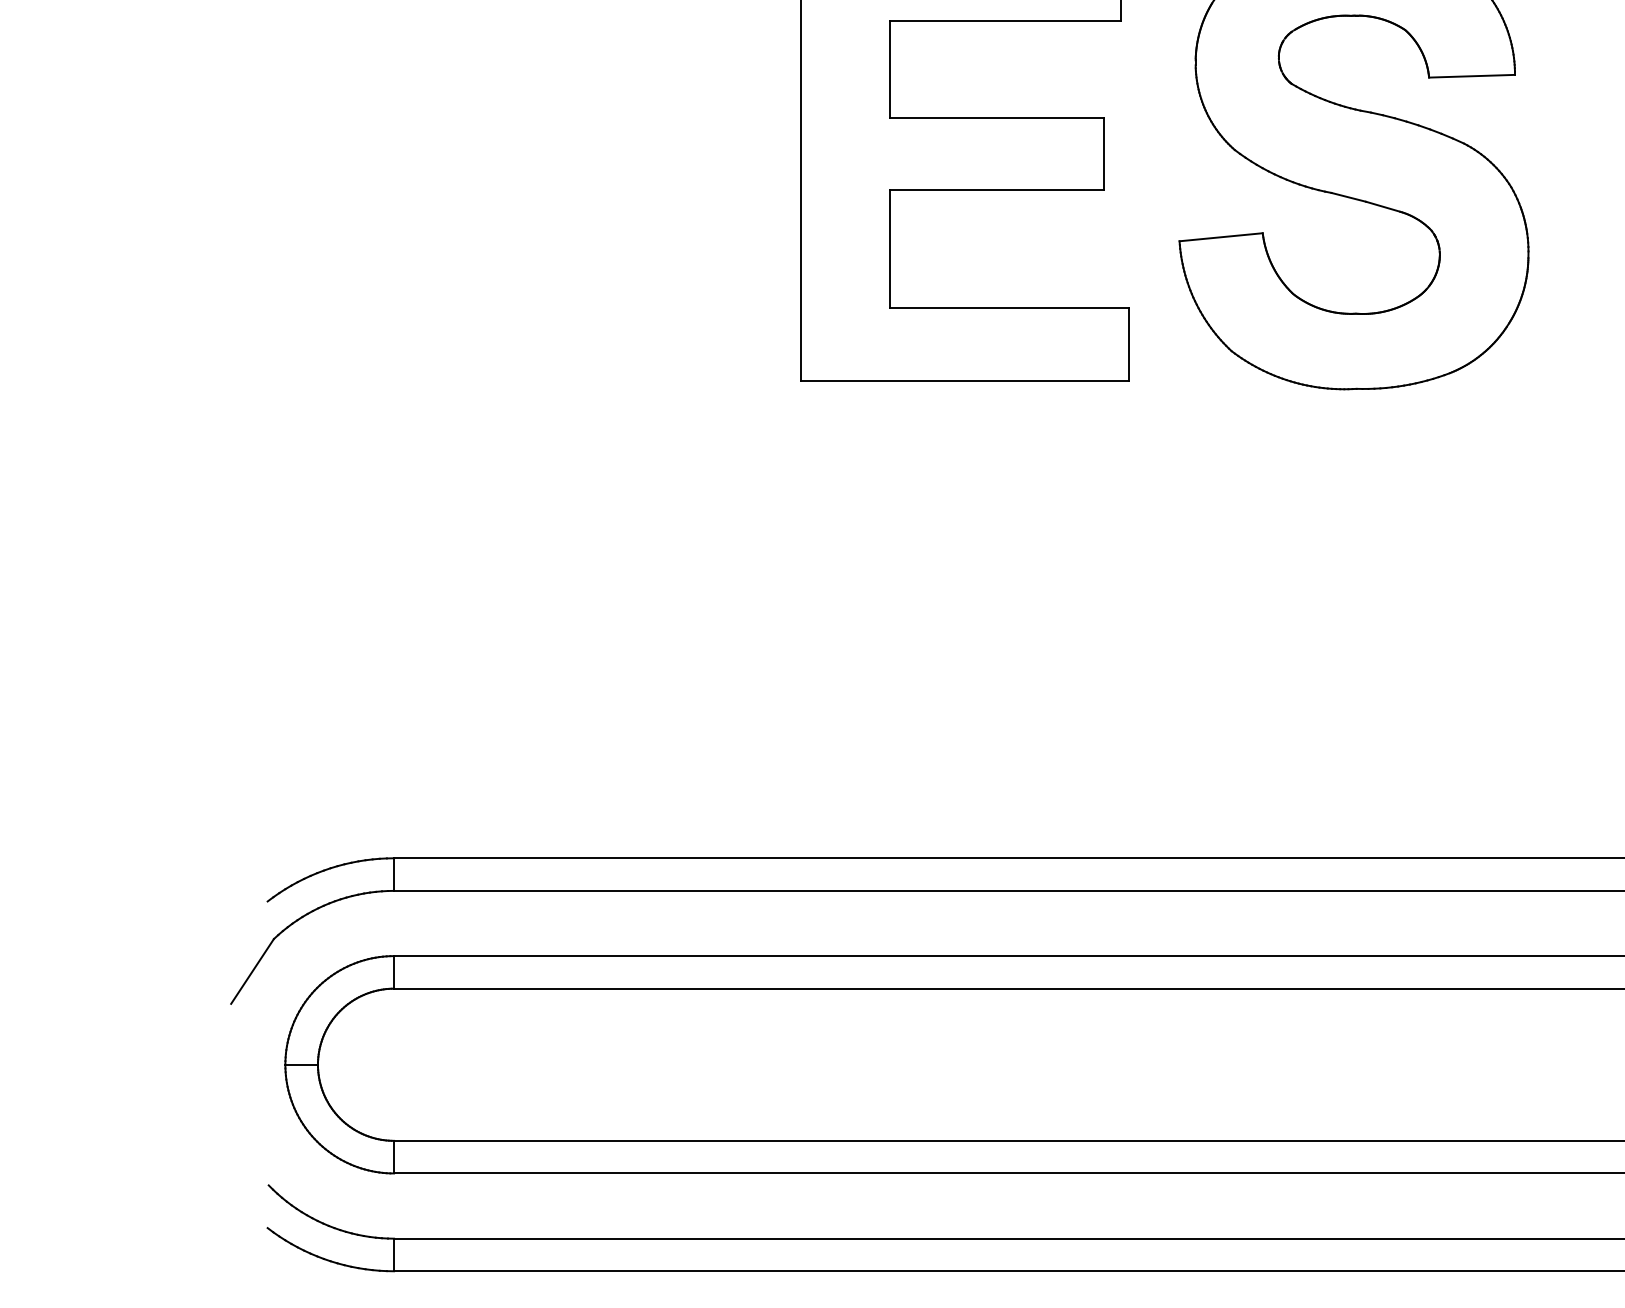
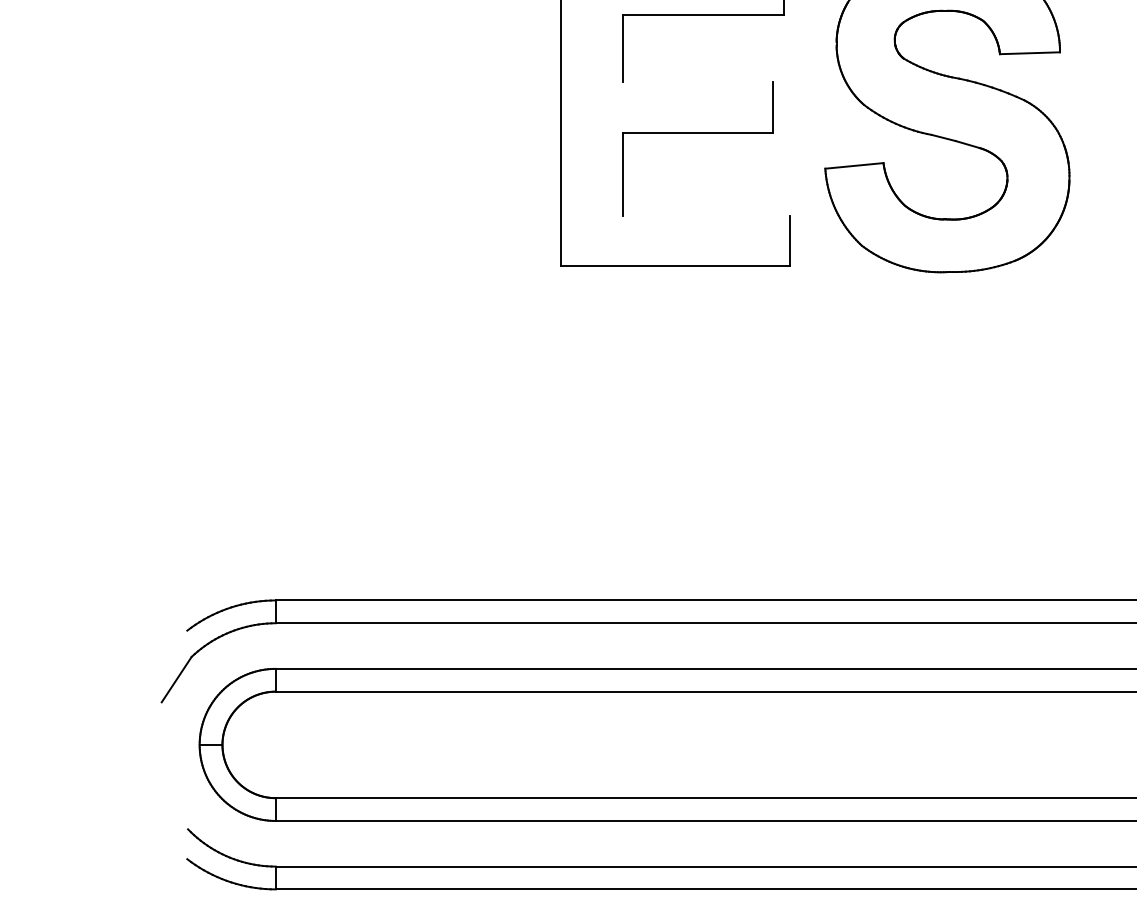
line: (996, 118) -> (697, 82), removed
line: (1008, 308) -> (705, 215), removed

